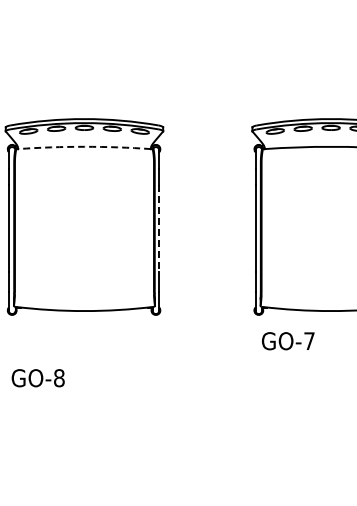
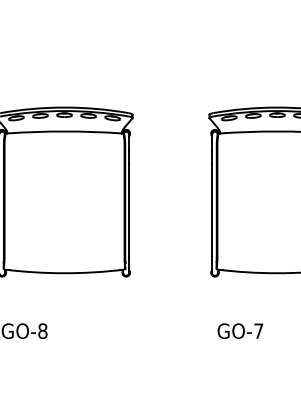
arc: (84, 146) -> (64, 131), dashed -> solid
line: (159, 228) -> (129, 202), dashed -> solid
text: (288, 341) -> (240, 331), moved

